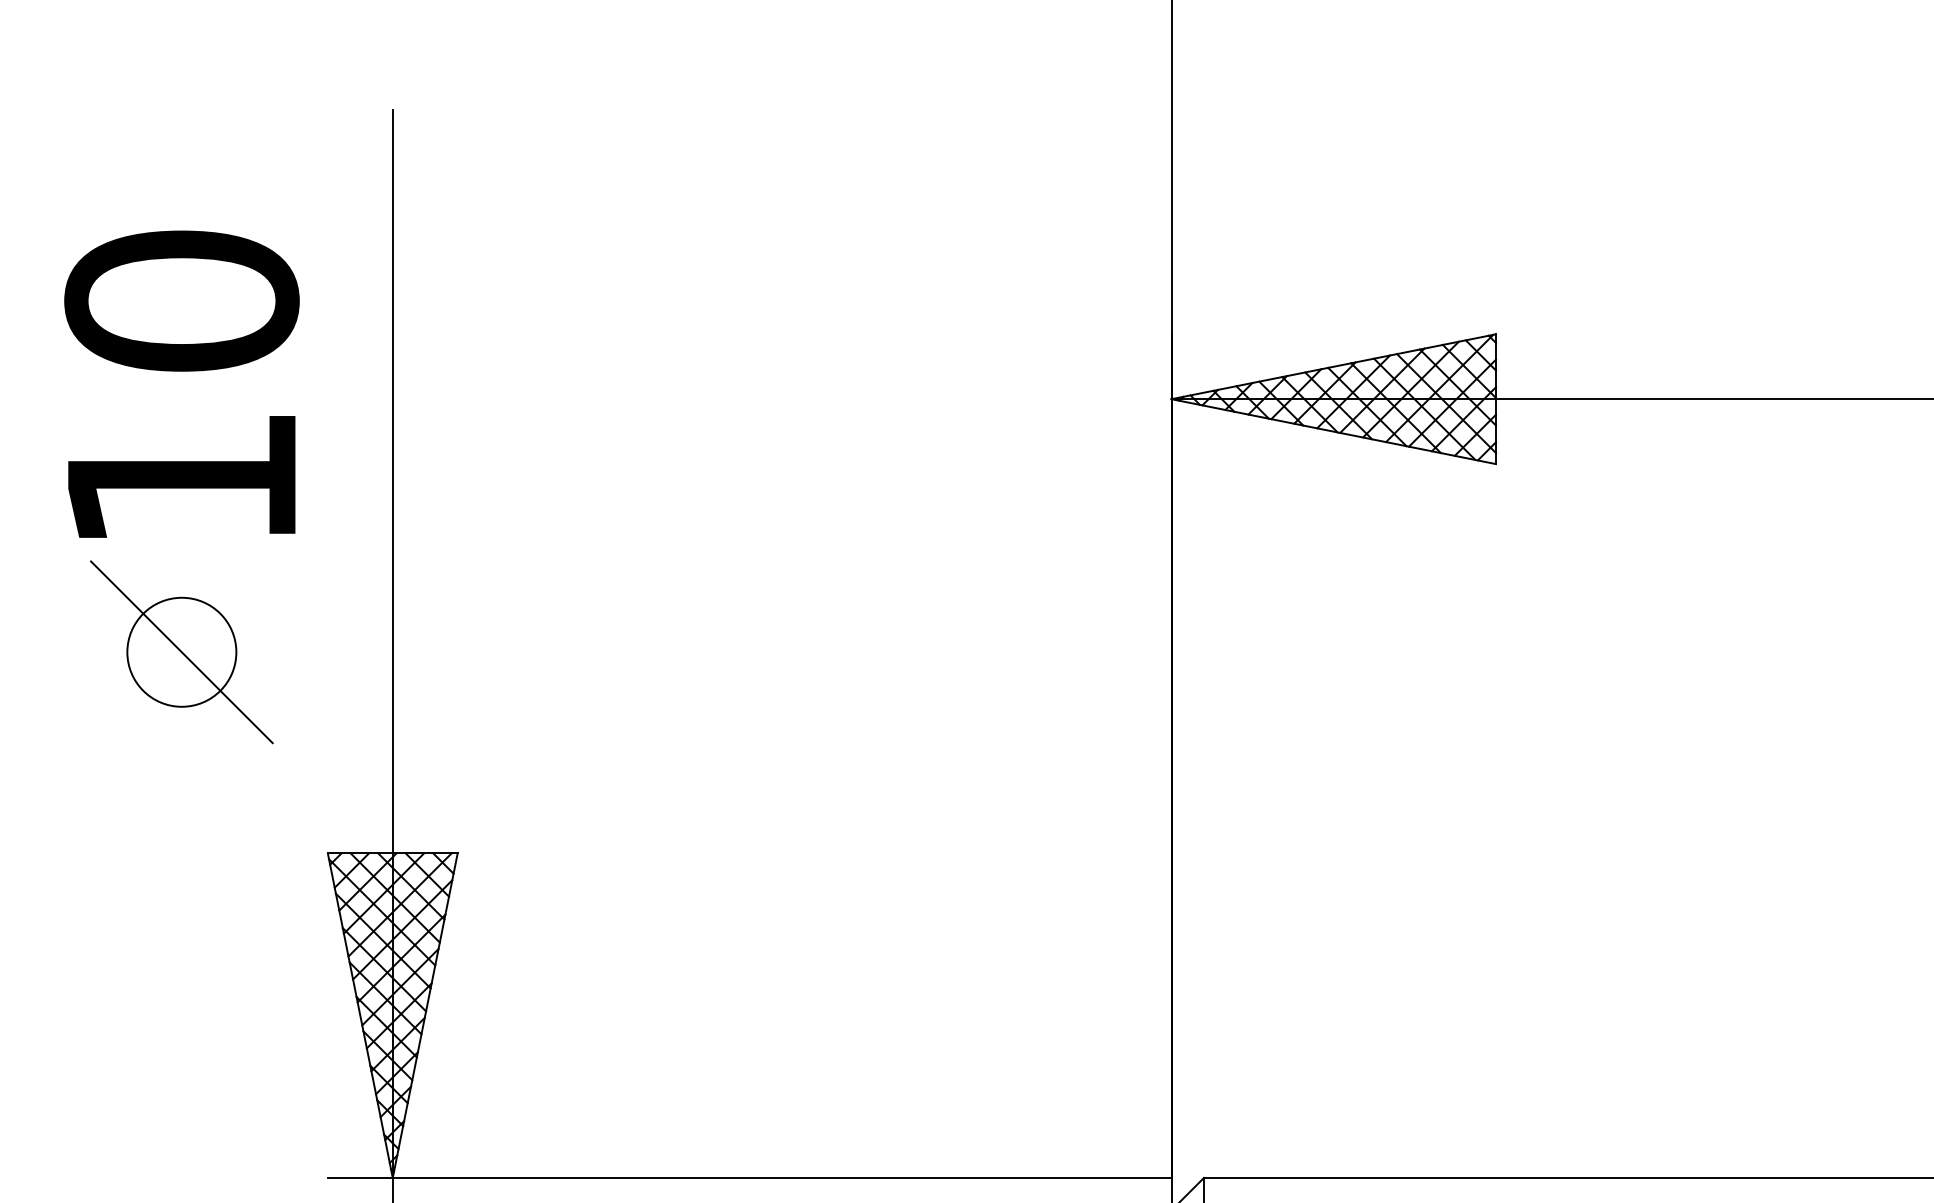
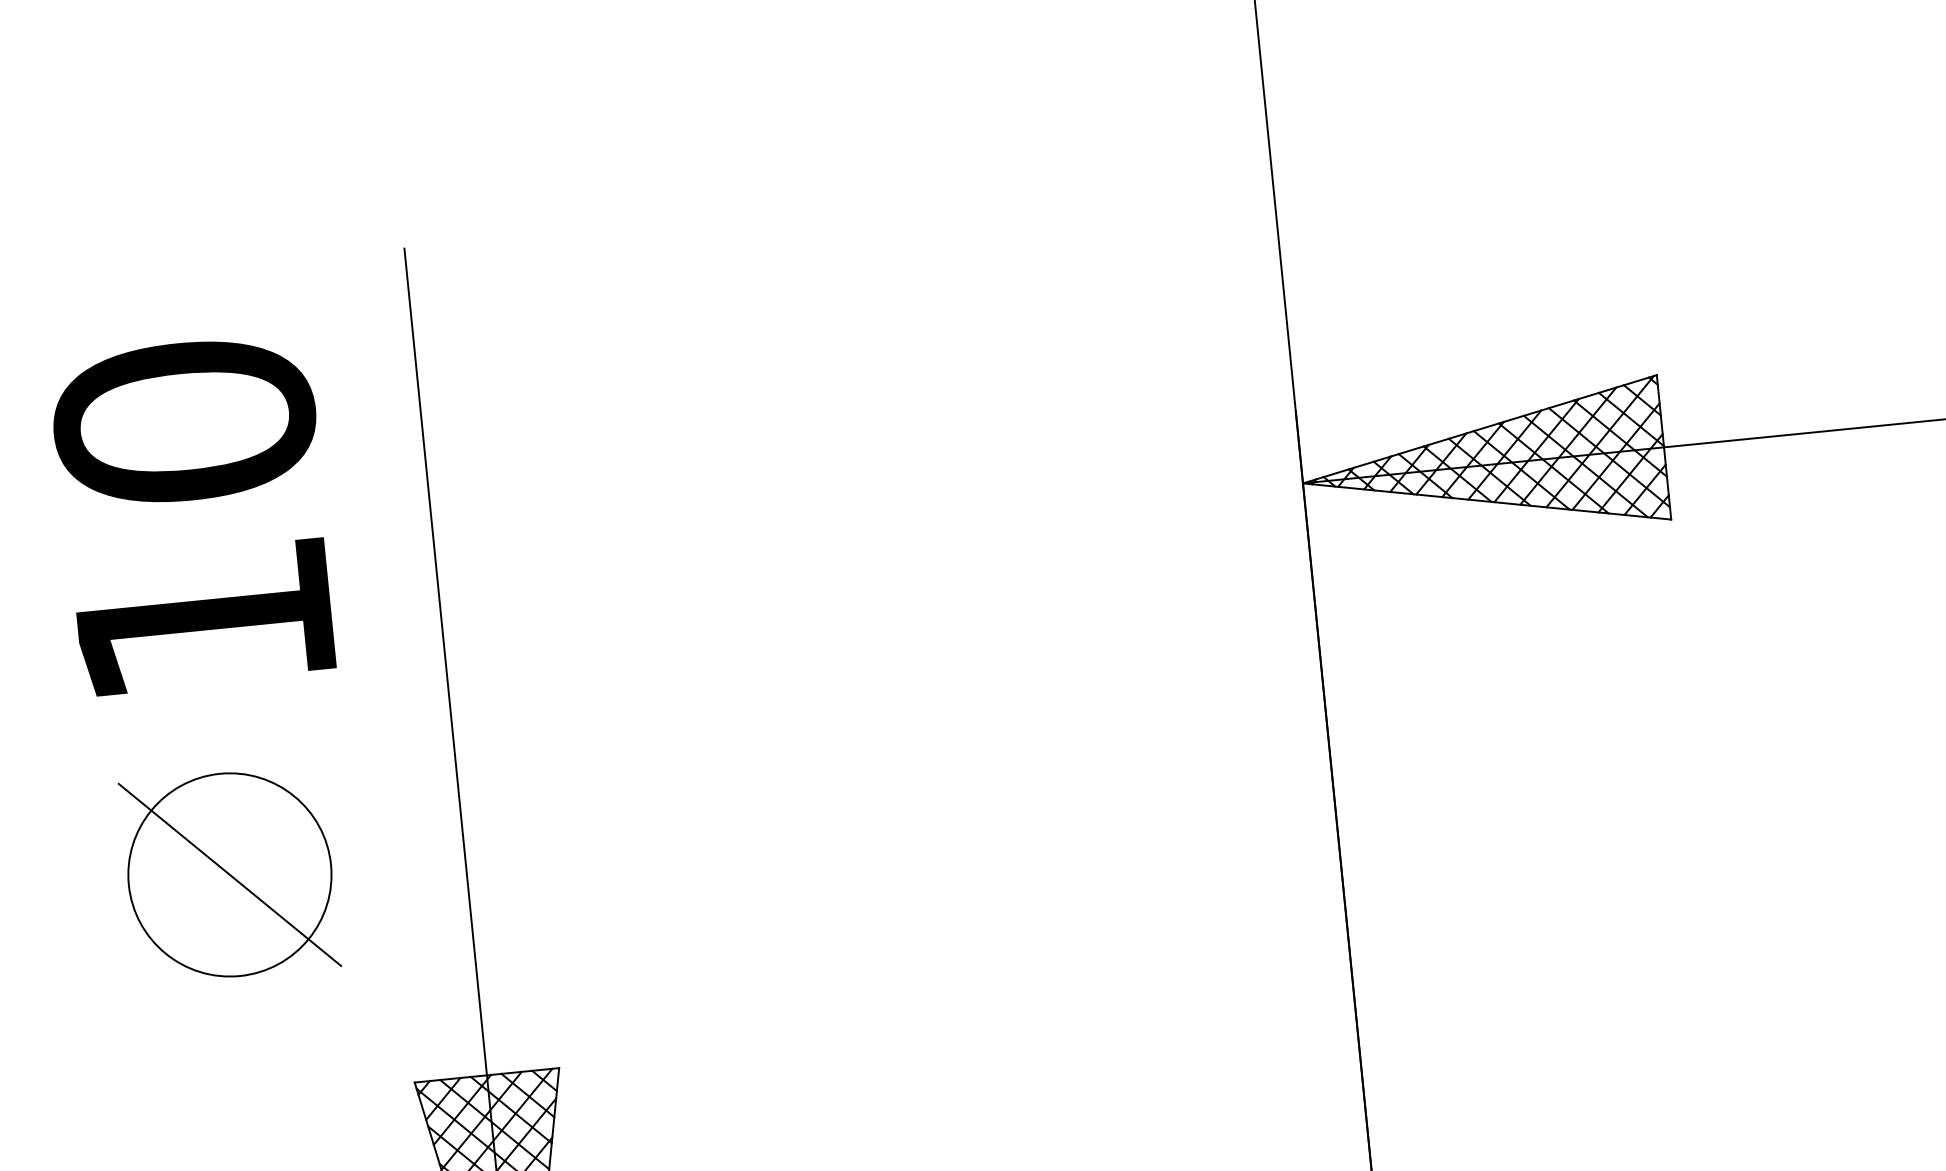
text: (181, 383) -> (193, 513), moved
circle: (181, 652) -> (229, 875), size x1.67

